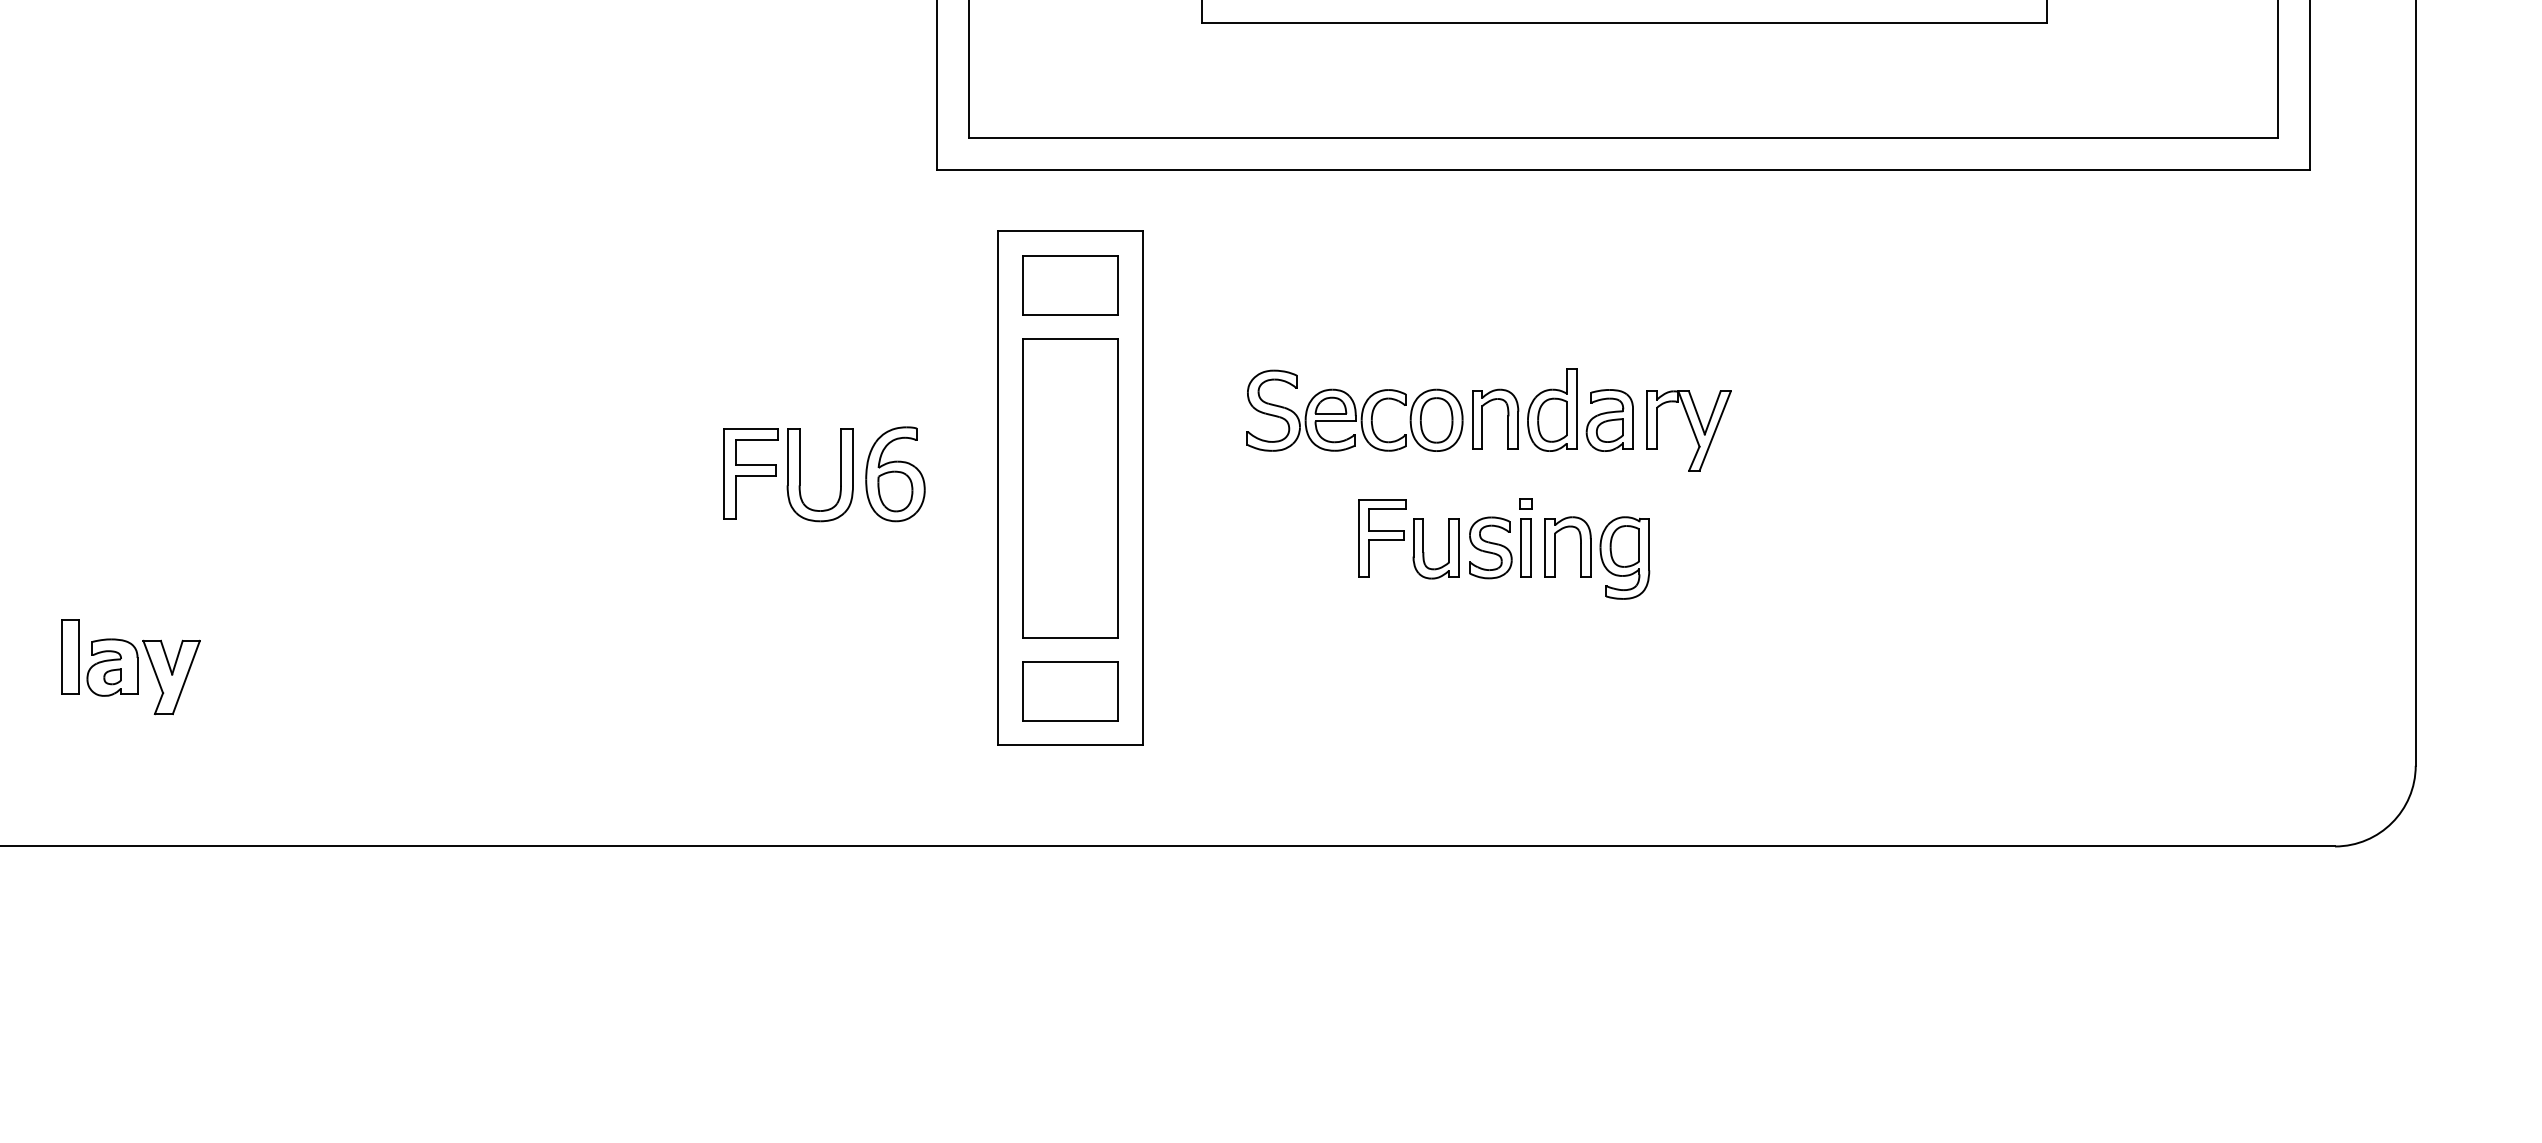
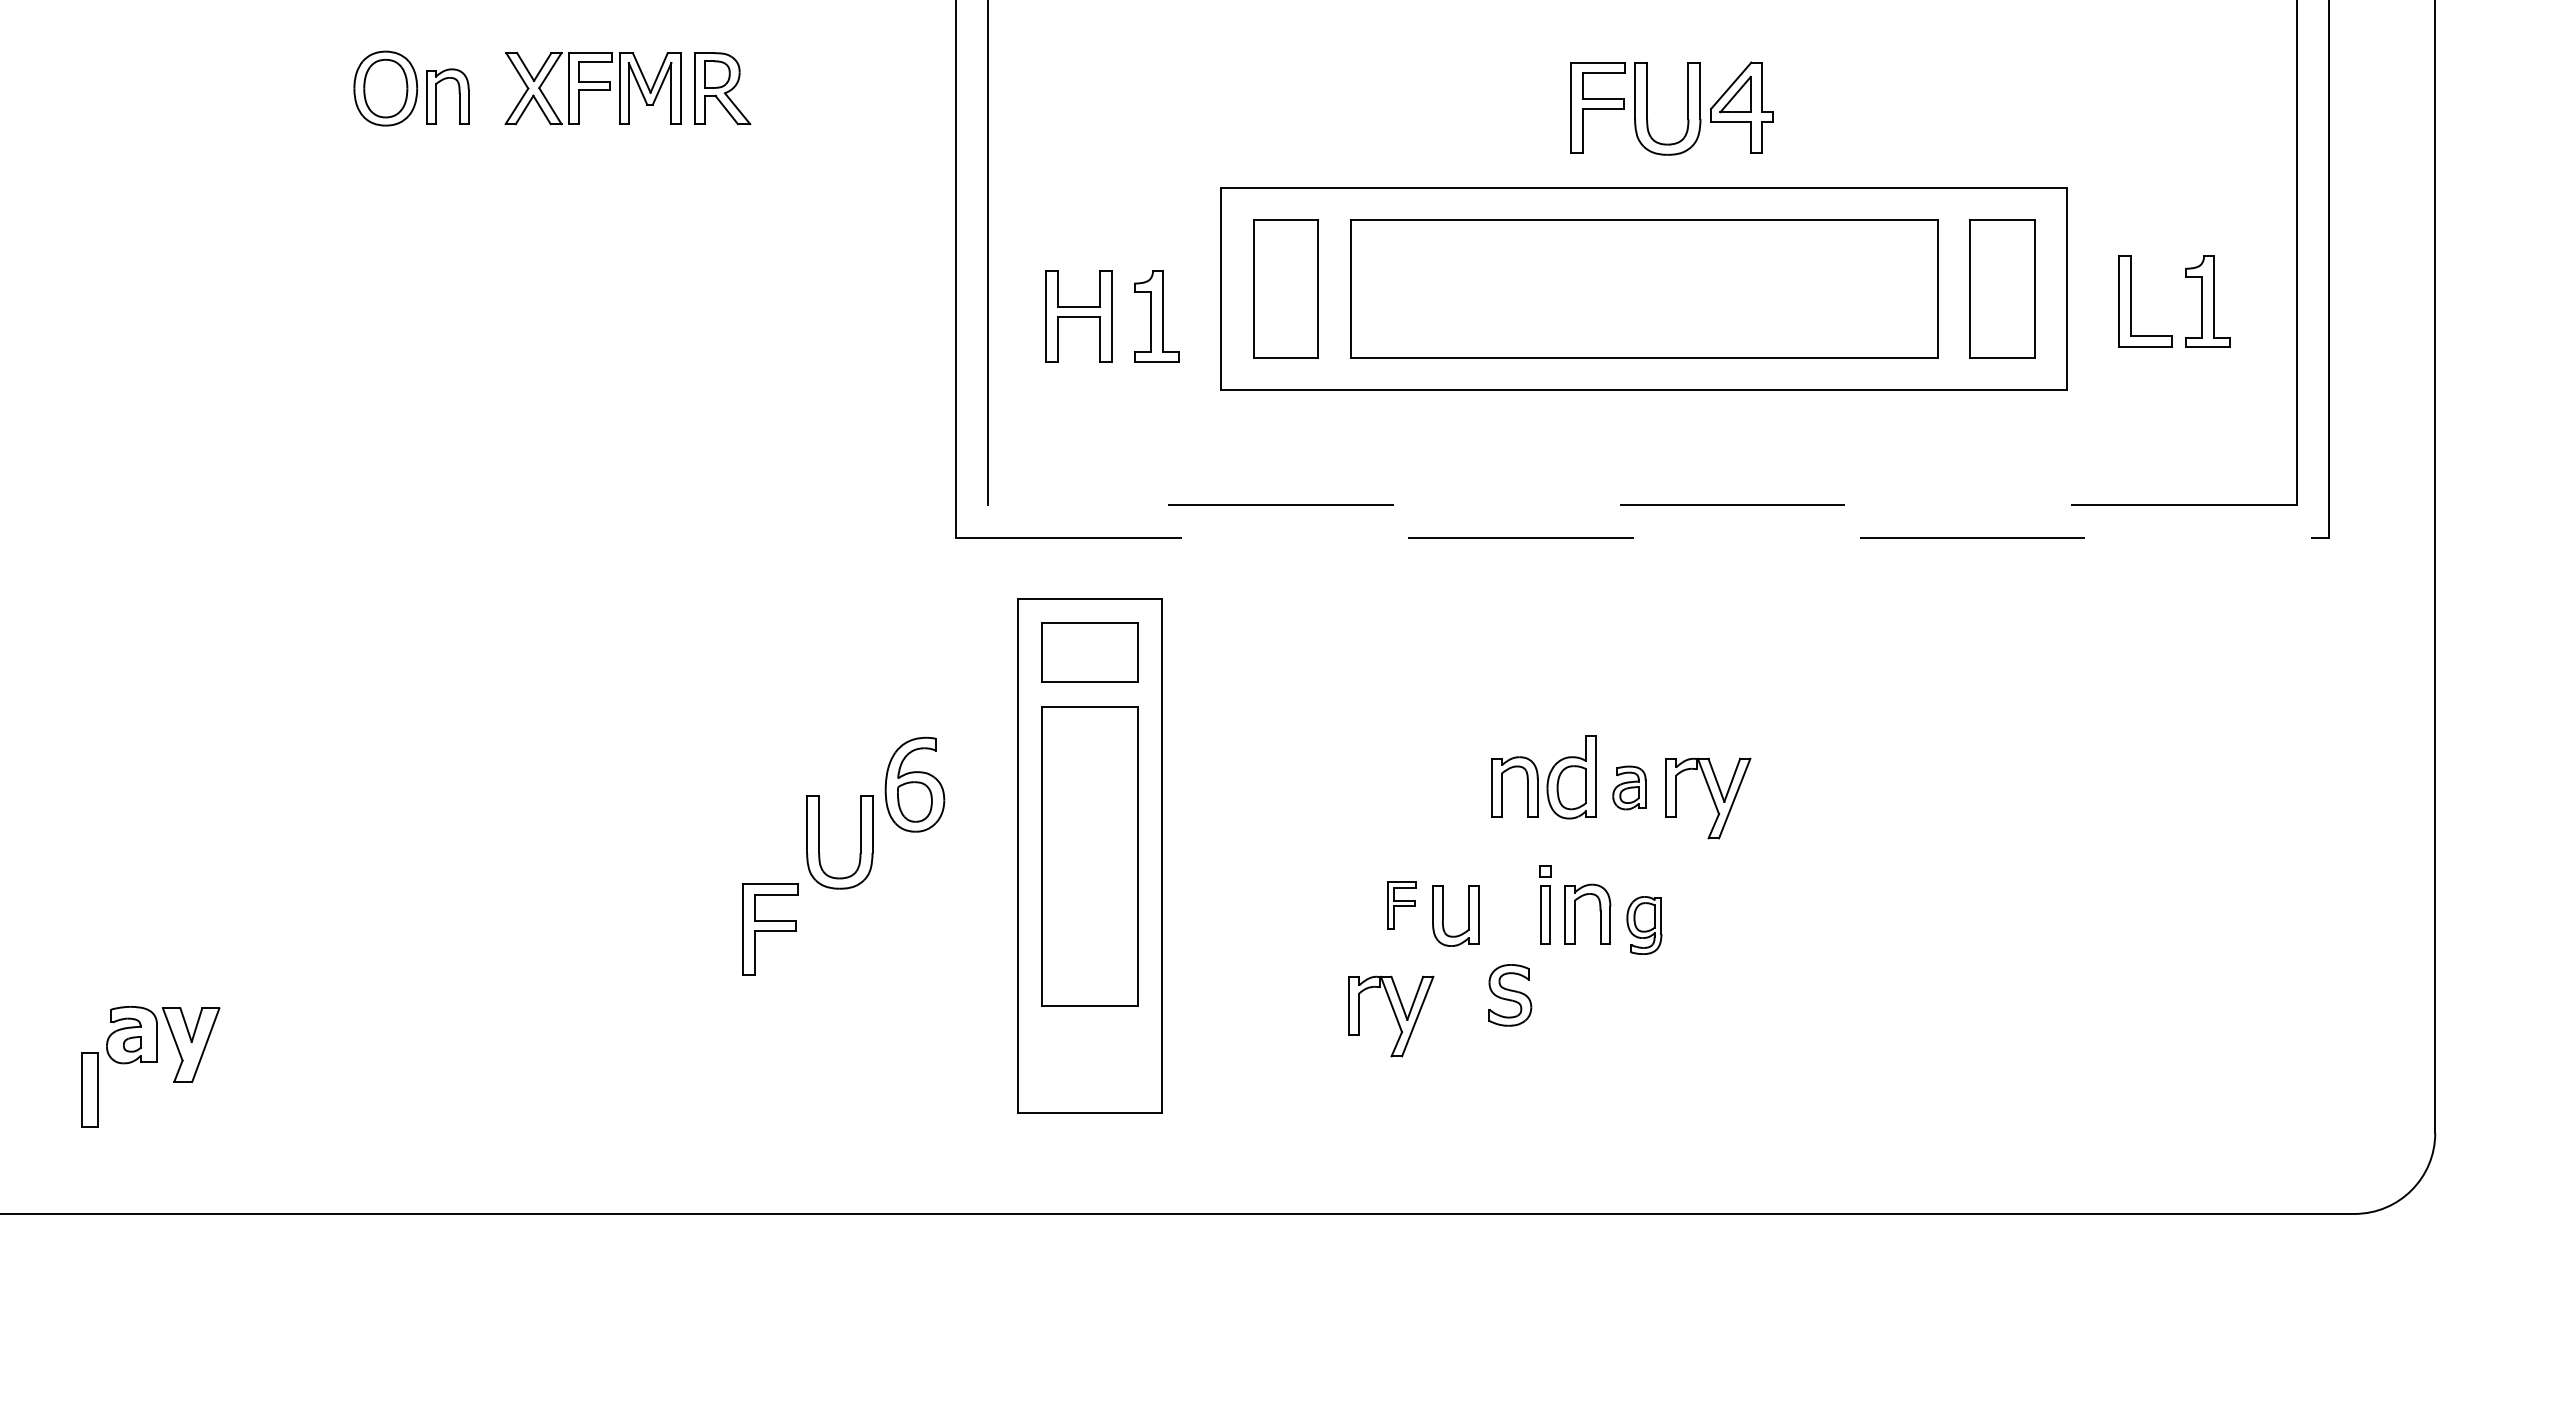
line: (1622, 138) -> (1642, 505), solid -> dashed
line: (1622, 170) -> (1642, 537), solid -> dashed
part: (1354, 411) -> (1374, 778), removed
part: (1609, 420) -> (1629, 787), size x0.7
part: (750, 474) -> (770, 929), moved
part: (894, 474) -> (914, 784), moved
part: (1381, 538) -> (1401, 905), size x0.6
part: (1490, 548) -> (1510, 995), moved
part: (1624, 558) -> (1644, 925), size x0.7
part: (1371, 649) -> (1391, 1016), added
part: (69, 657) -> (89, 1089), moved
part: (1069, 691) -> (1089, 1058), removed

